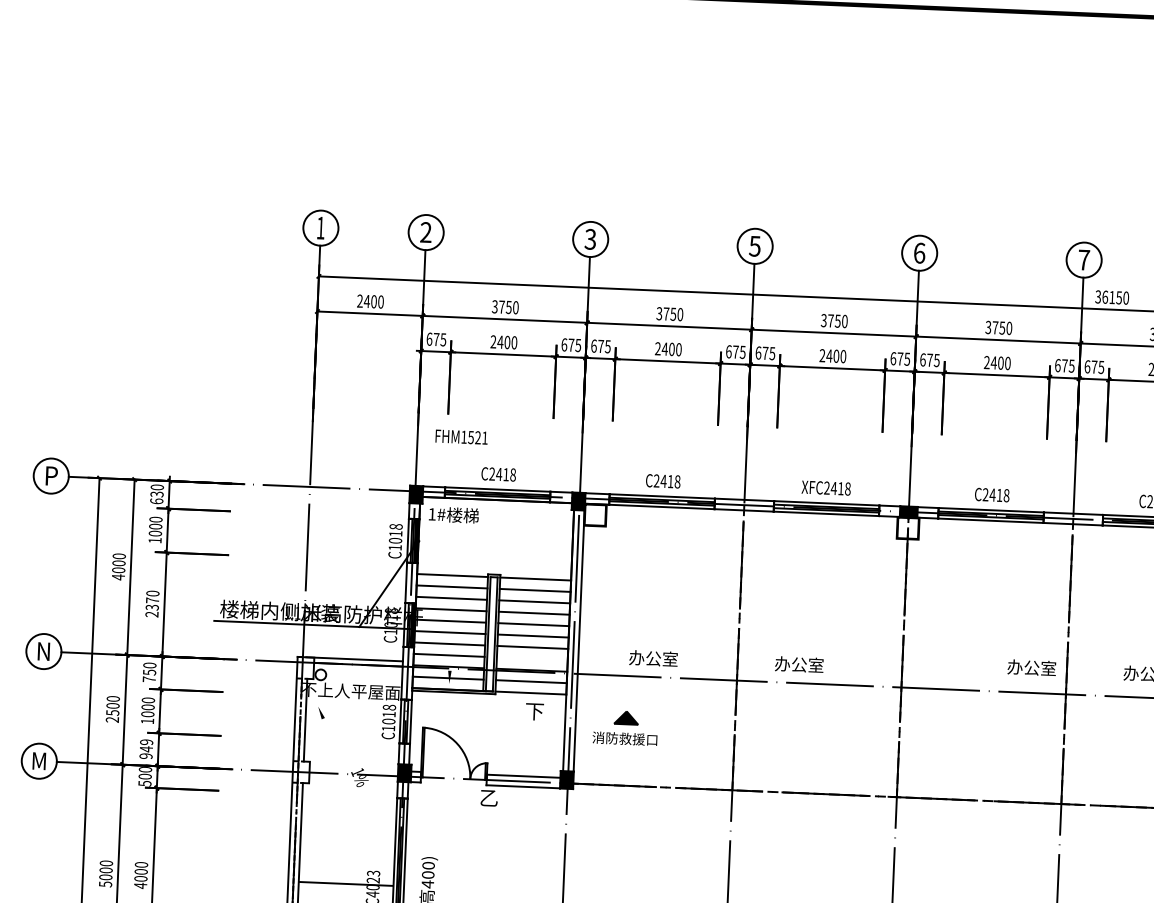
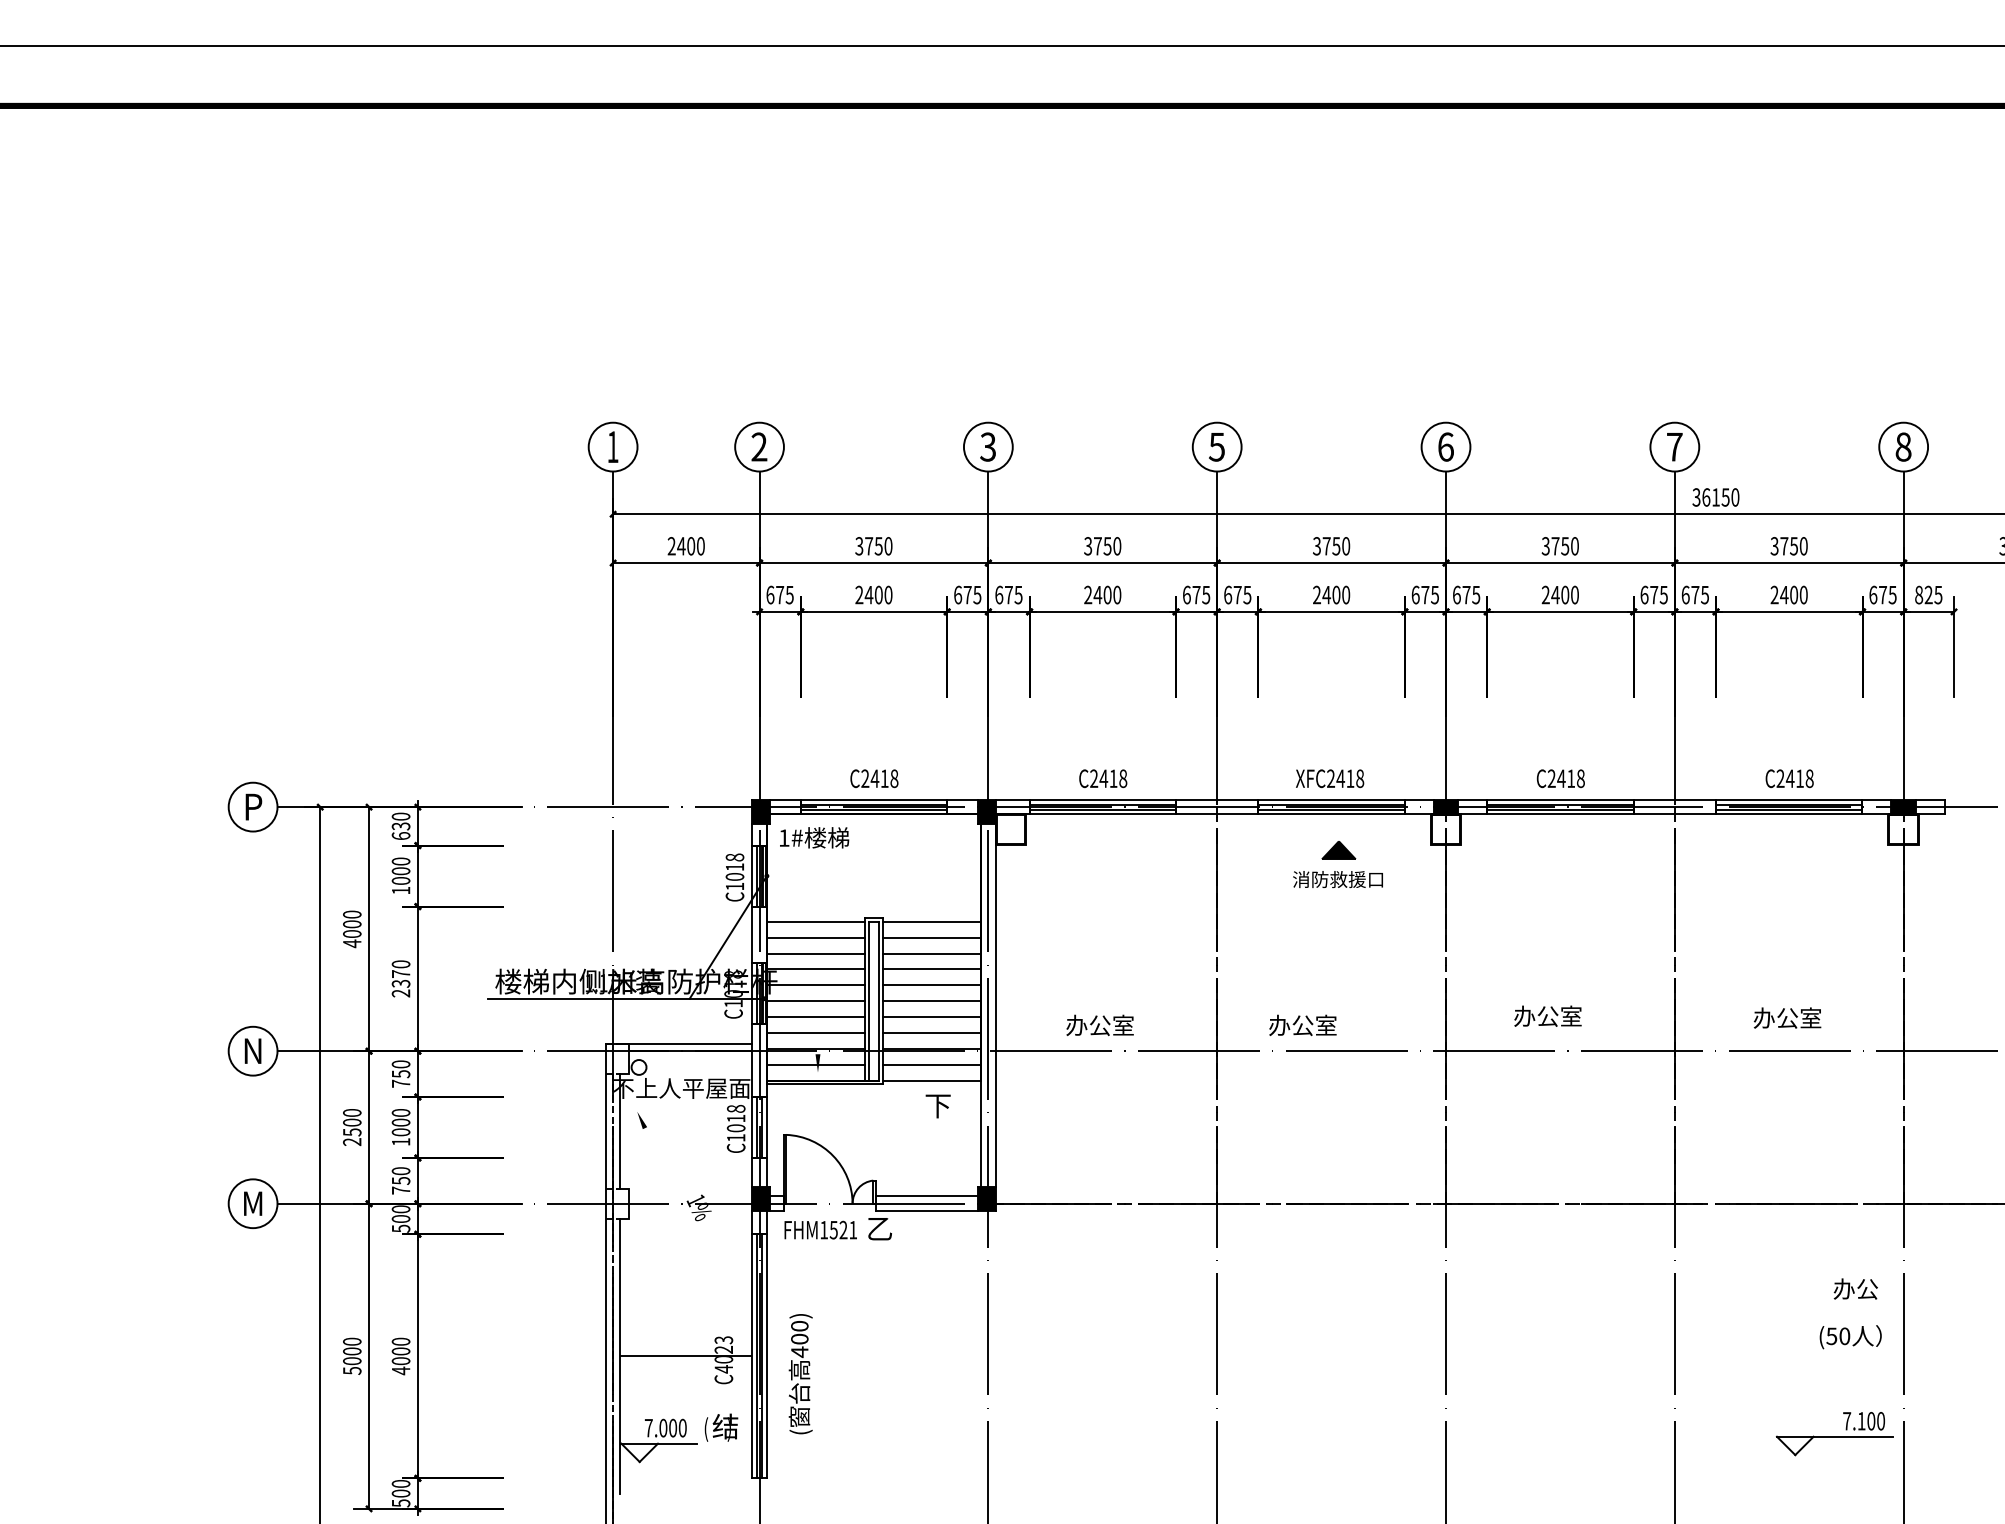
text: (461, 436) -> (820, 1229), moved
line: (532, 658) -> (931, 1032), added
text: (1031, 667) -> (1547, 1015), moved
part: (625, 727) -> (1337, 864), moved
text: (145, 748) -> (400, 1180), 949 -> 750

